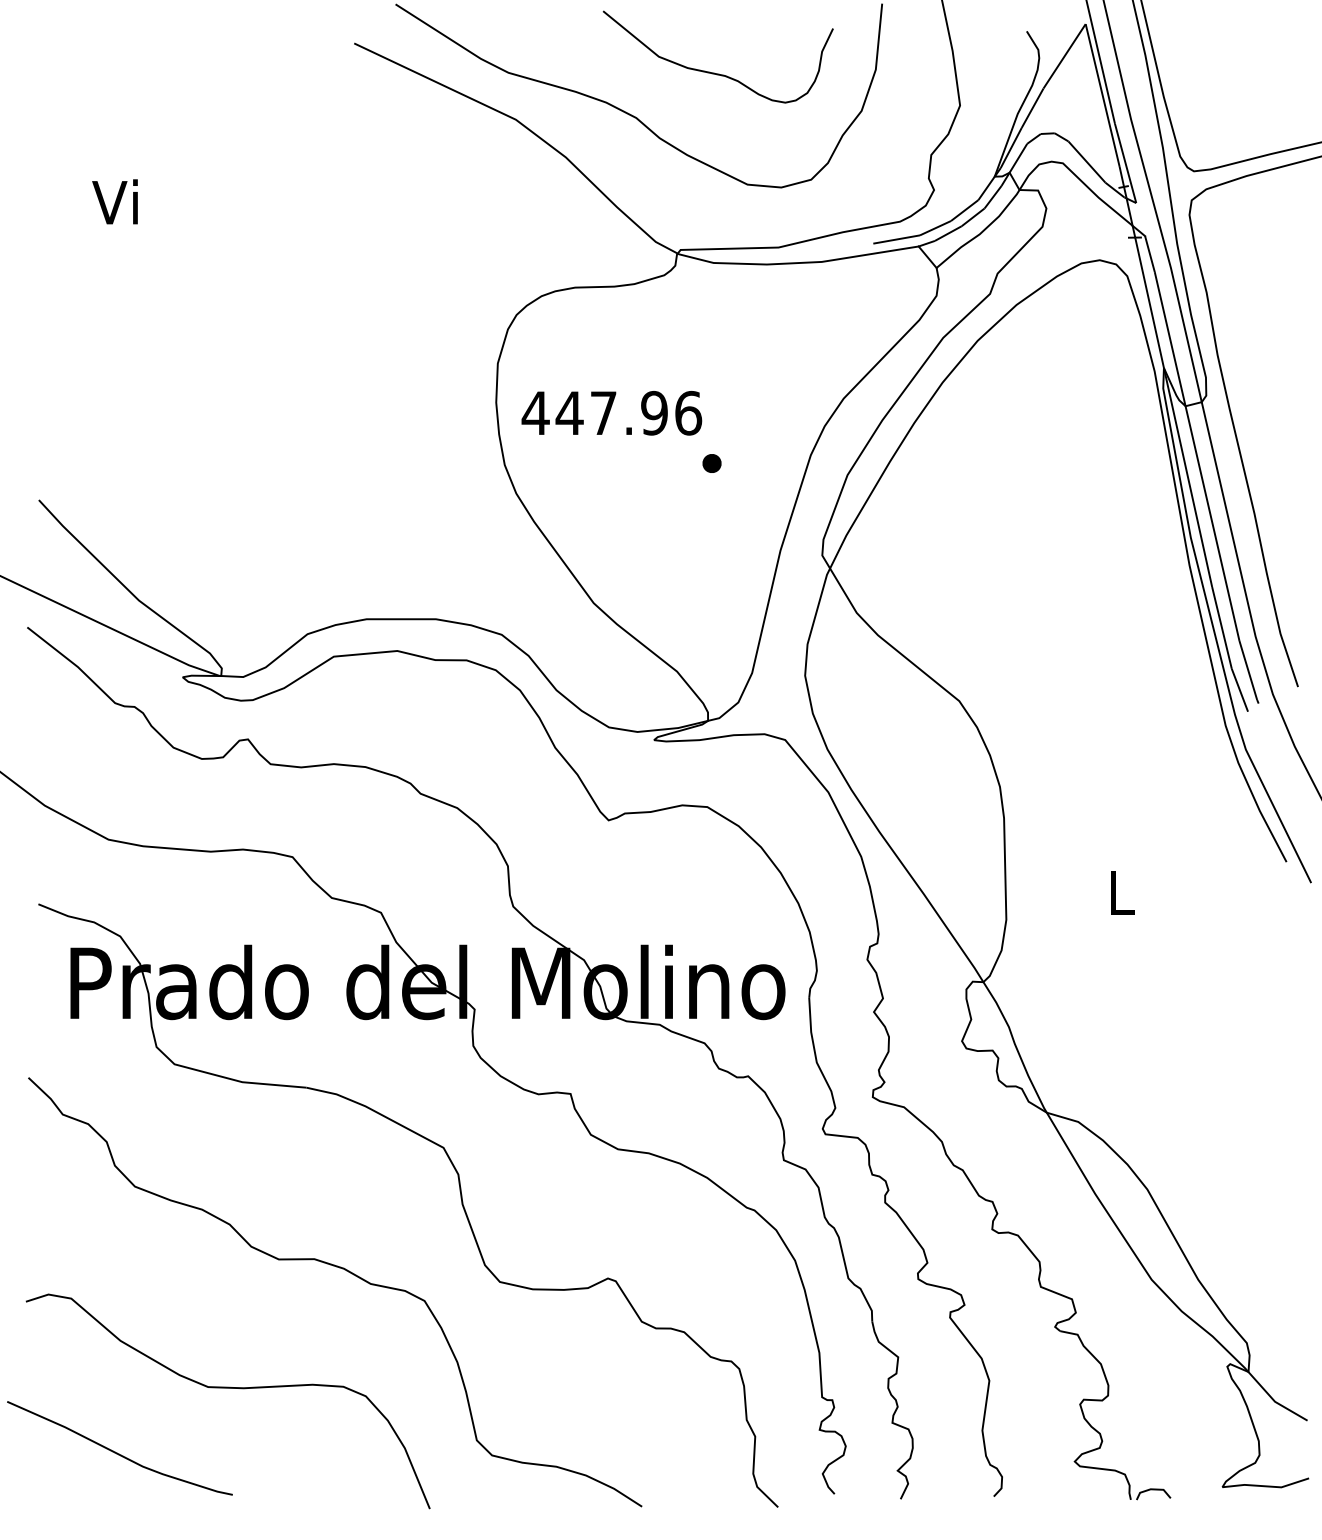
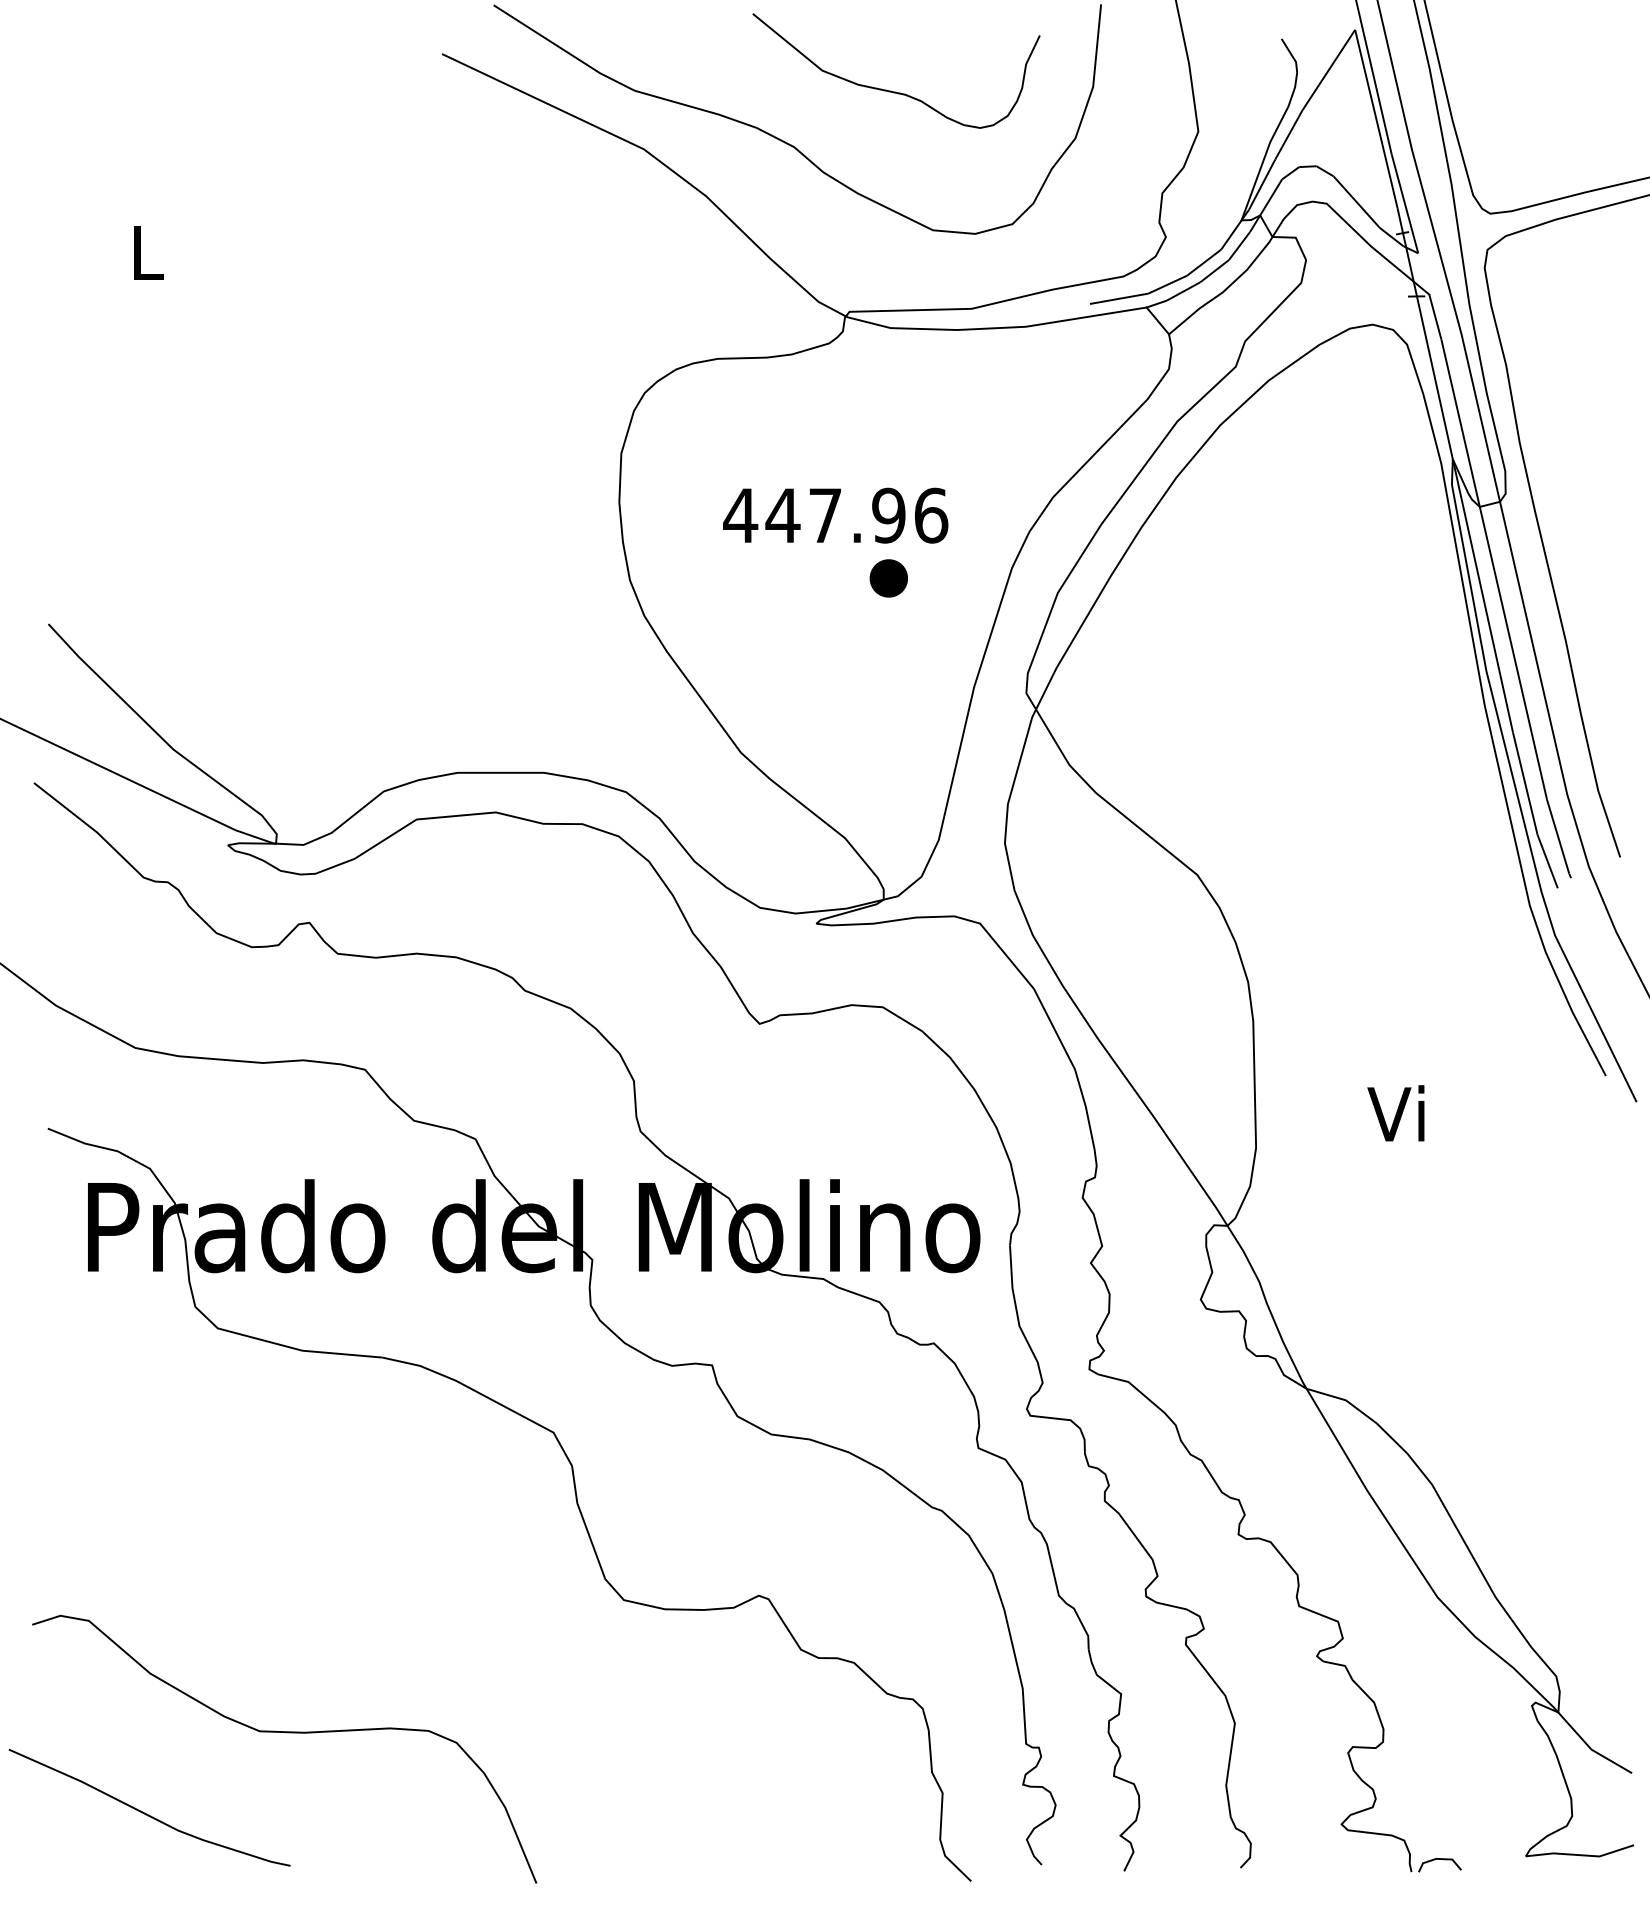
text: (114, 201) -> (142, 251), Vi -> L
text: (611, 413) -> (835, 515), moved
part: (711, 463) -> (888, 578), size x1.6
text: (1118, 892) -> (1395, 1113), L -> Vi
curve: (348, 1272) -> (435, 1588), removed

